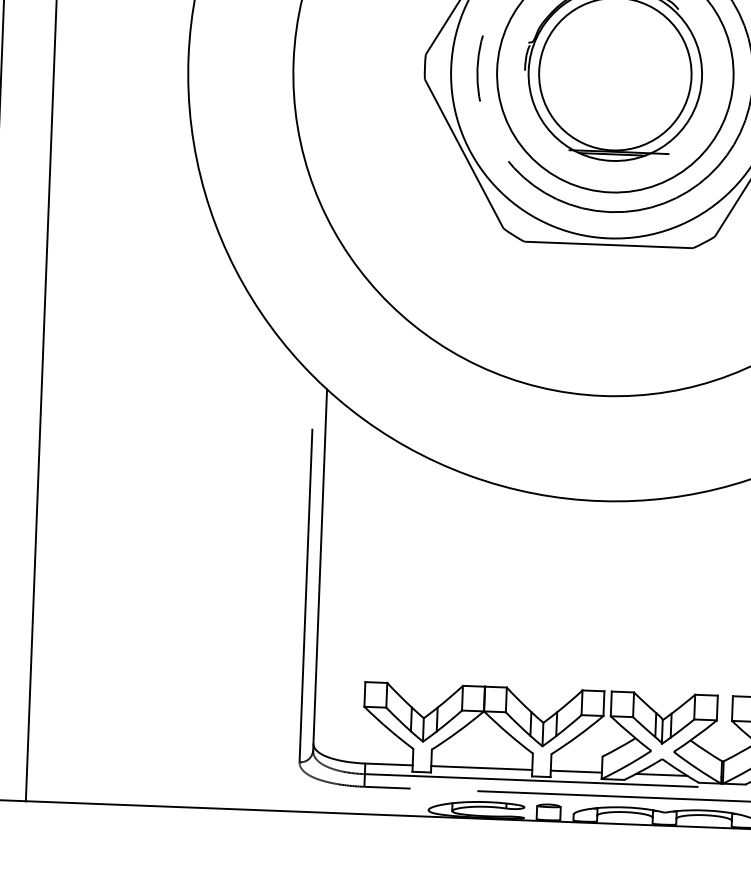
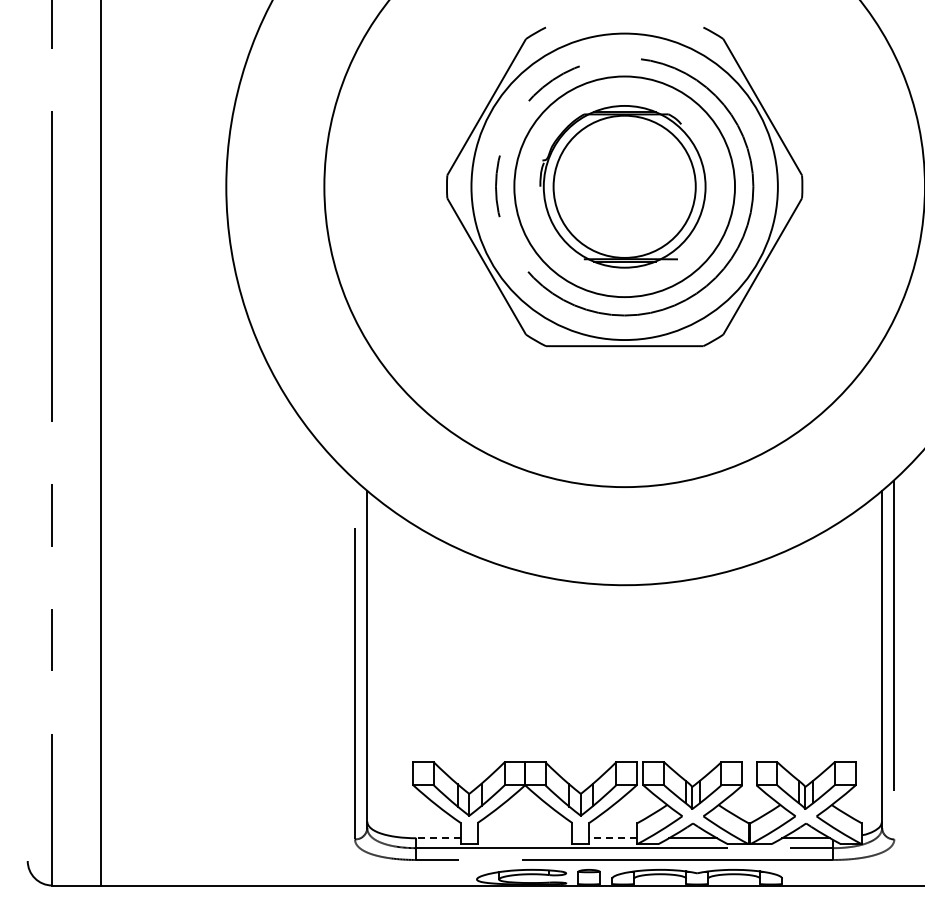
line: (387, 764) -> (437, 838), solid -> dashed
line: (481, 768) -> (524, 838), removed
line: (576, 771) -> (613, 838), solid -> dashed

